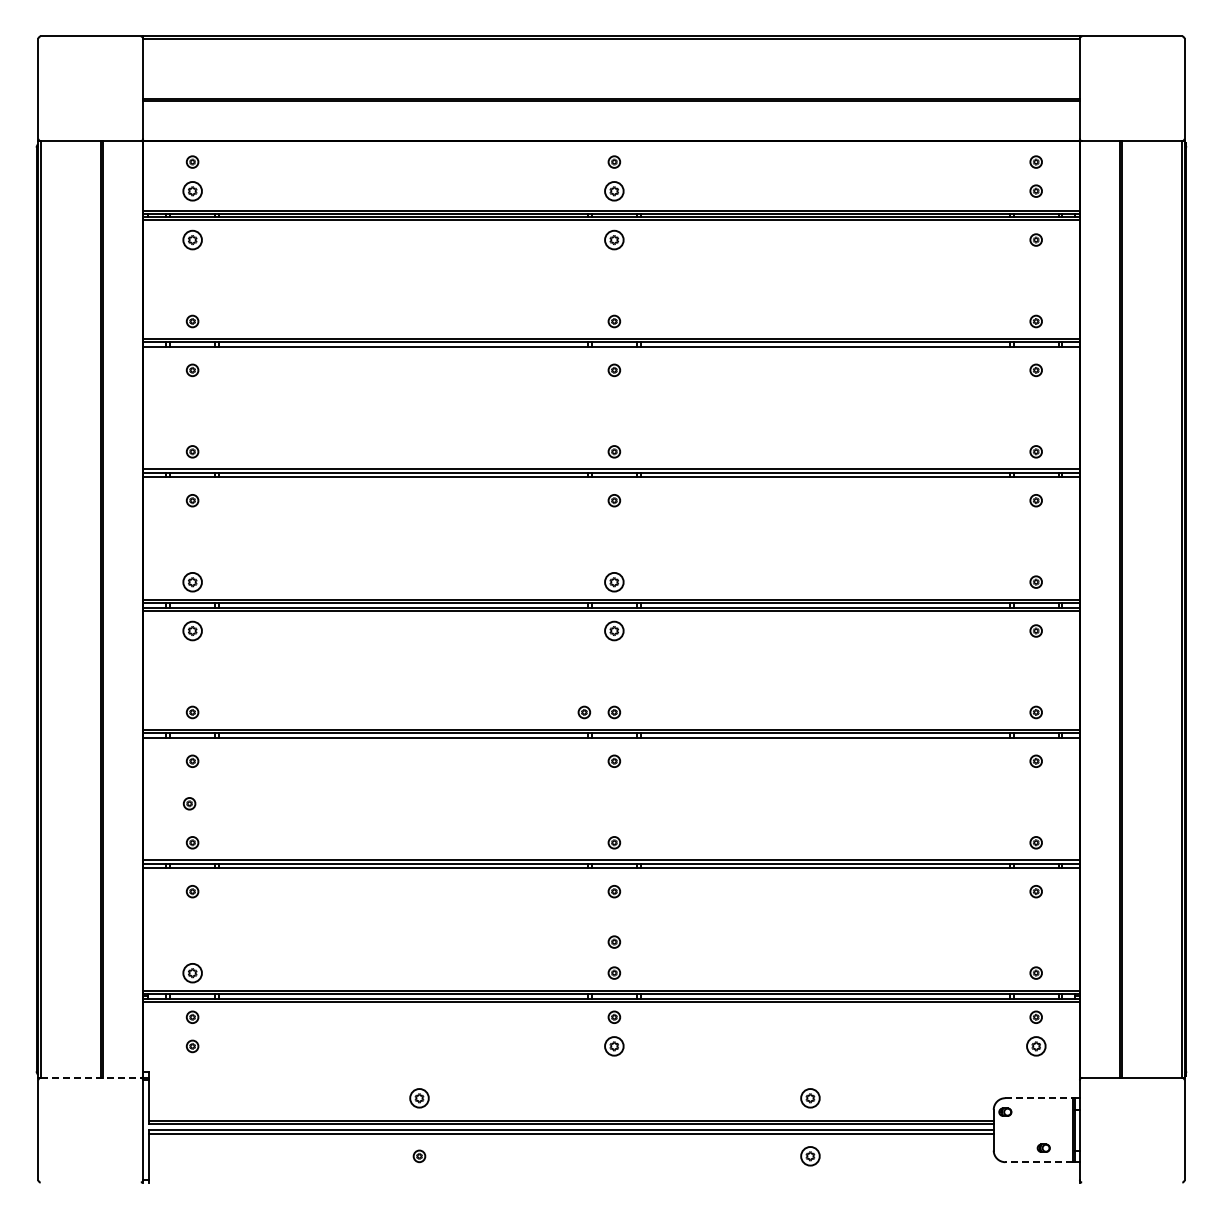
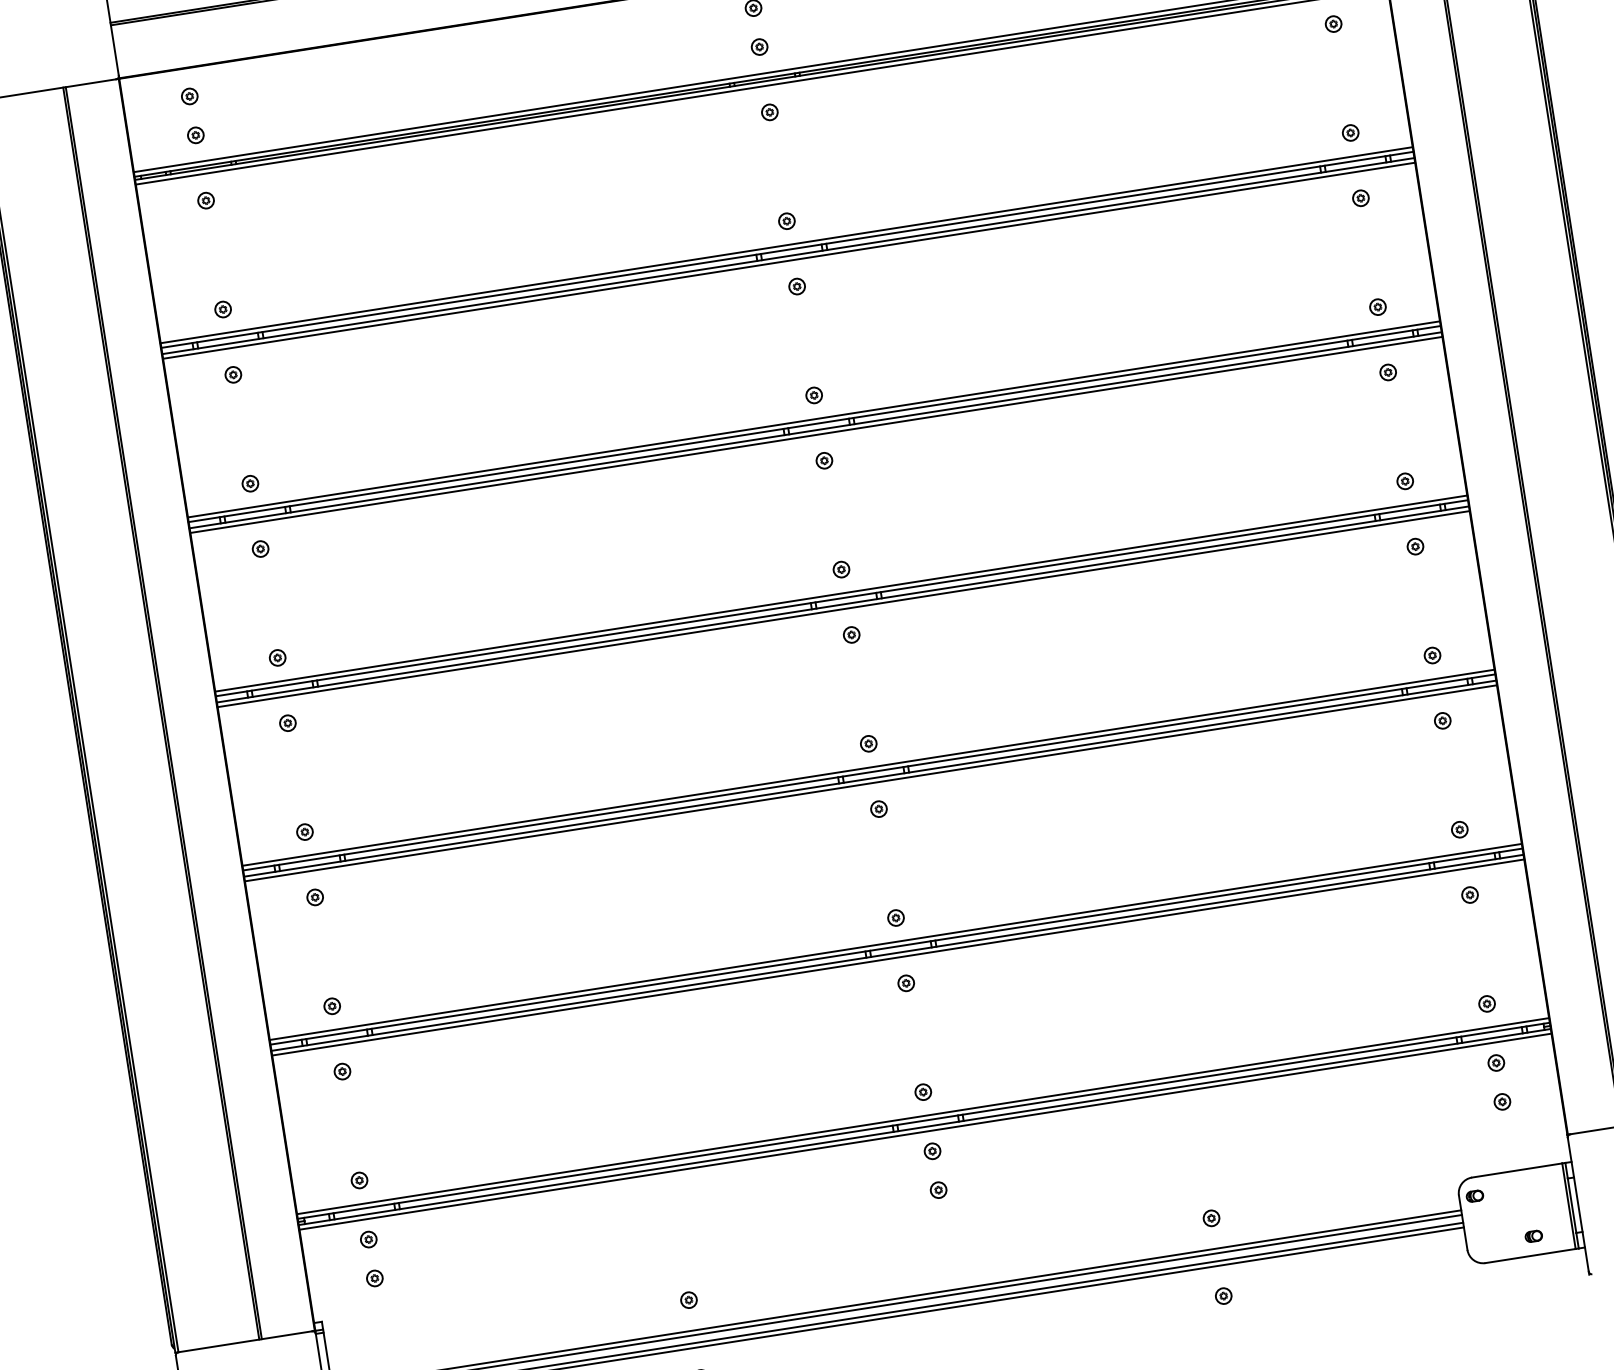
part: (192, 190) -> (195, 134), size x0.62
part: (614, 190) -> (759, 46), size x0.62
part: (192, 239) -> (205, 199), size x0.62
part: (614, 239) -> (769, 111), size x0.62
line: (611, 350) -> (789, 260), added
line: (611, 480) -> (816, 434), added
part: (192, 581) -> (277, 657), size x0.62
part: (614, 581) -> (841, 568), size x0.62
part: (192, 630) -> (287, 722), size x0.62
part: (614, 630) -> (851, 634), size x0.62
part: (584, 712) -> (828, 750), removed
line: (611, 741) -> (870, 783), added
part: (189, 803) -> (319, 954), removed
line: (611, 871) -> (898, 956), added
part: (614, 941) -> (916, 1049), removed
part: (192, 972) -> (359, 1179), size x0.62
part: (614, 1046) -> (938, 1190), size x0.62
part: (1035, 1046) -> (1501, 1102), size x0.62
line: (91, 1077) -> (246, 1341), dashed -> solid
part: (419, 1097) -> (688, 1299), size x0.62
part: (810, 1097) -> (1211, 1217), size x0.62
line: (1039, 1098) -> (1517, 1170), dashed -> solid
part: (810, 1156) -> (1223, 1296), size x0.62
line: (1039, 1162) -> (1531, 1256), dashed -> solid

